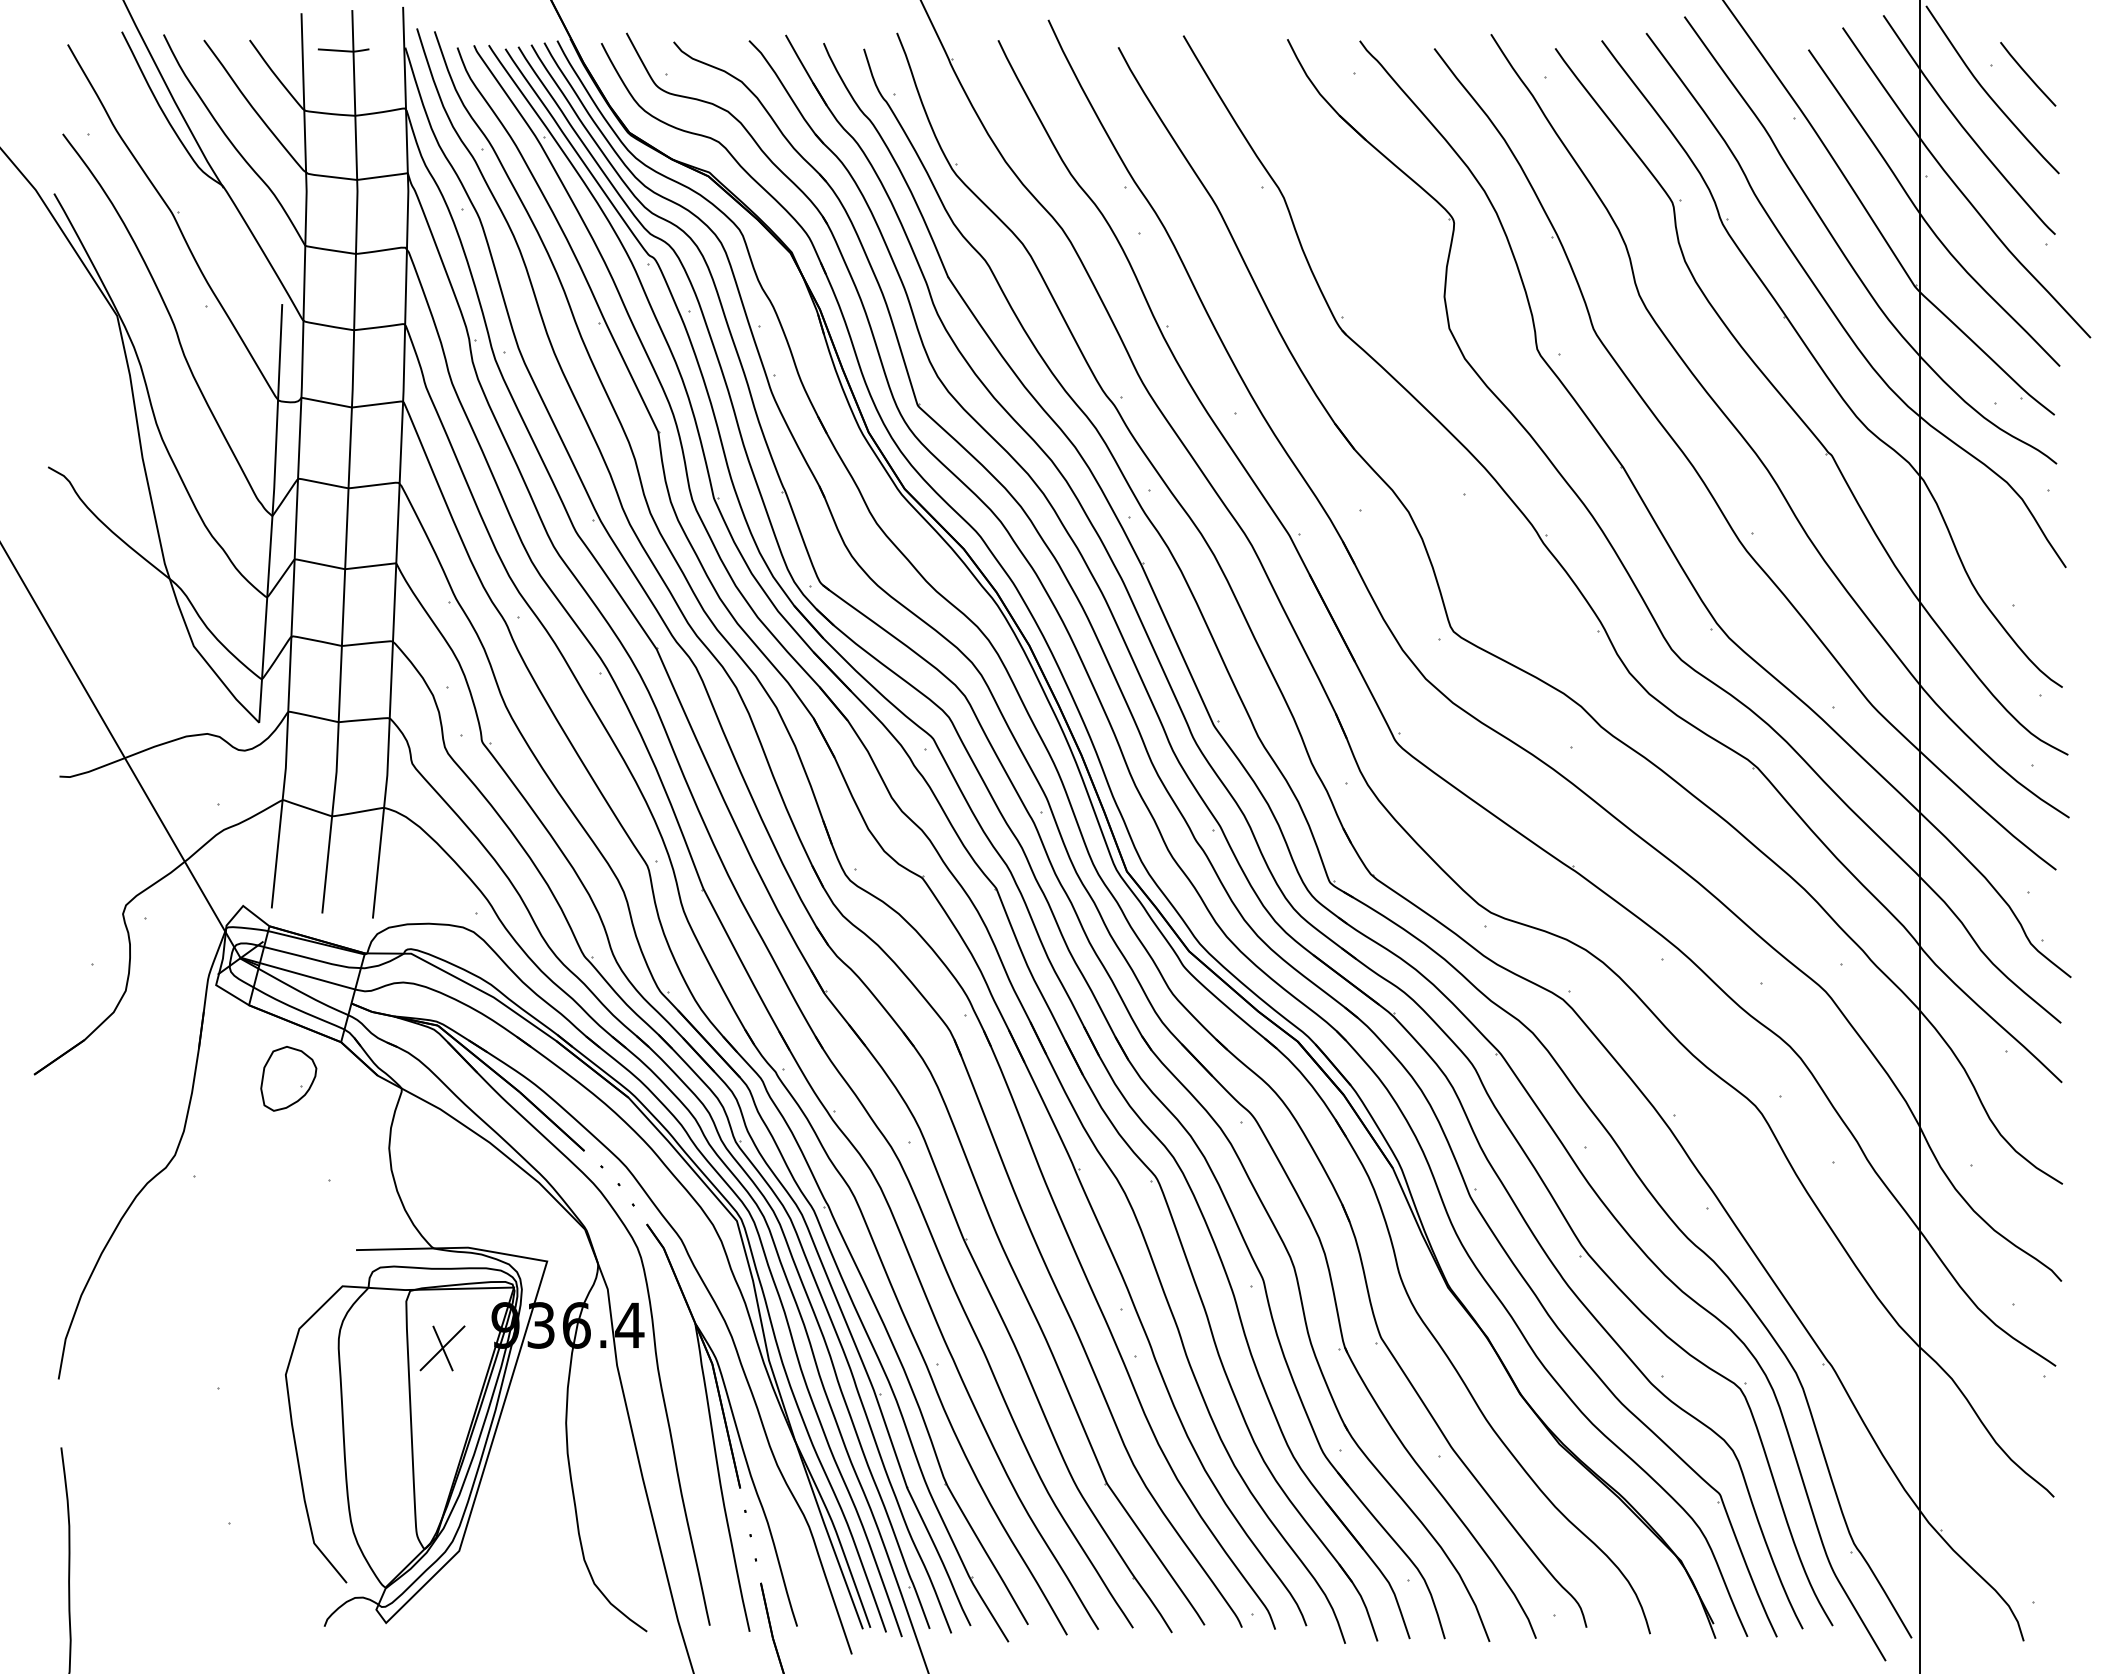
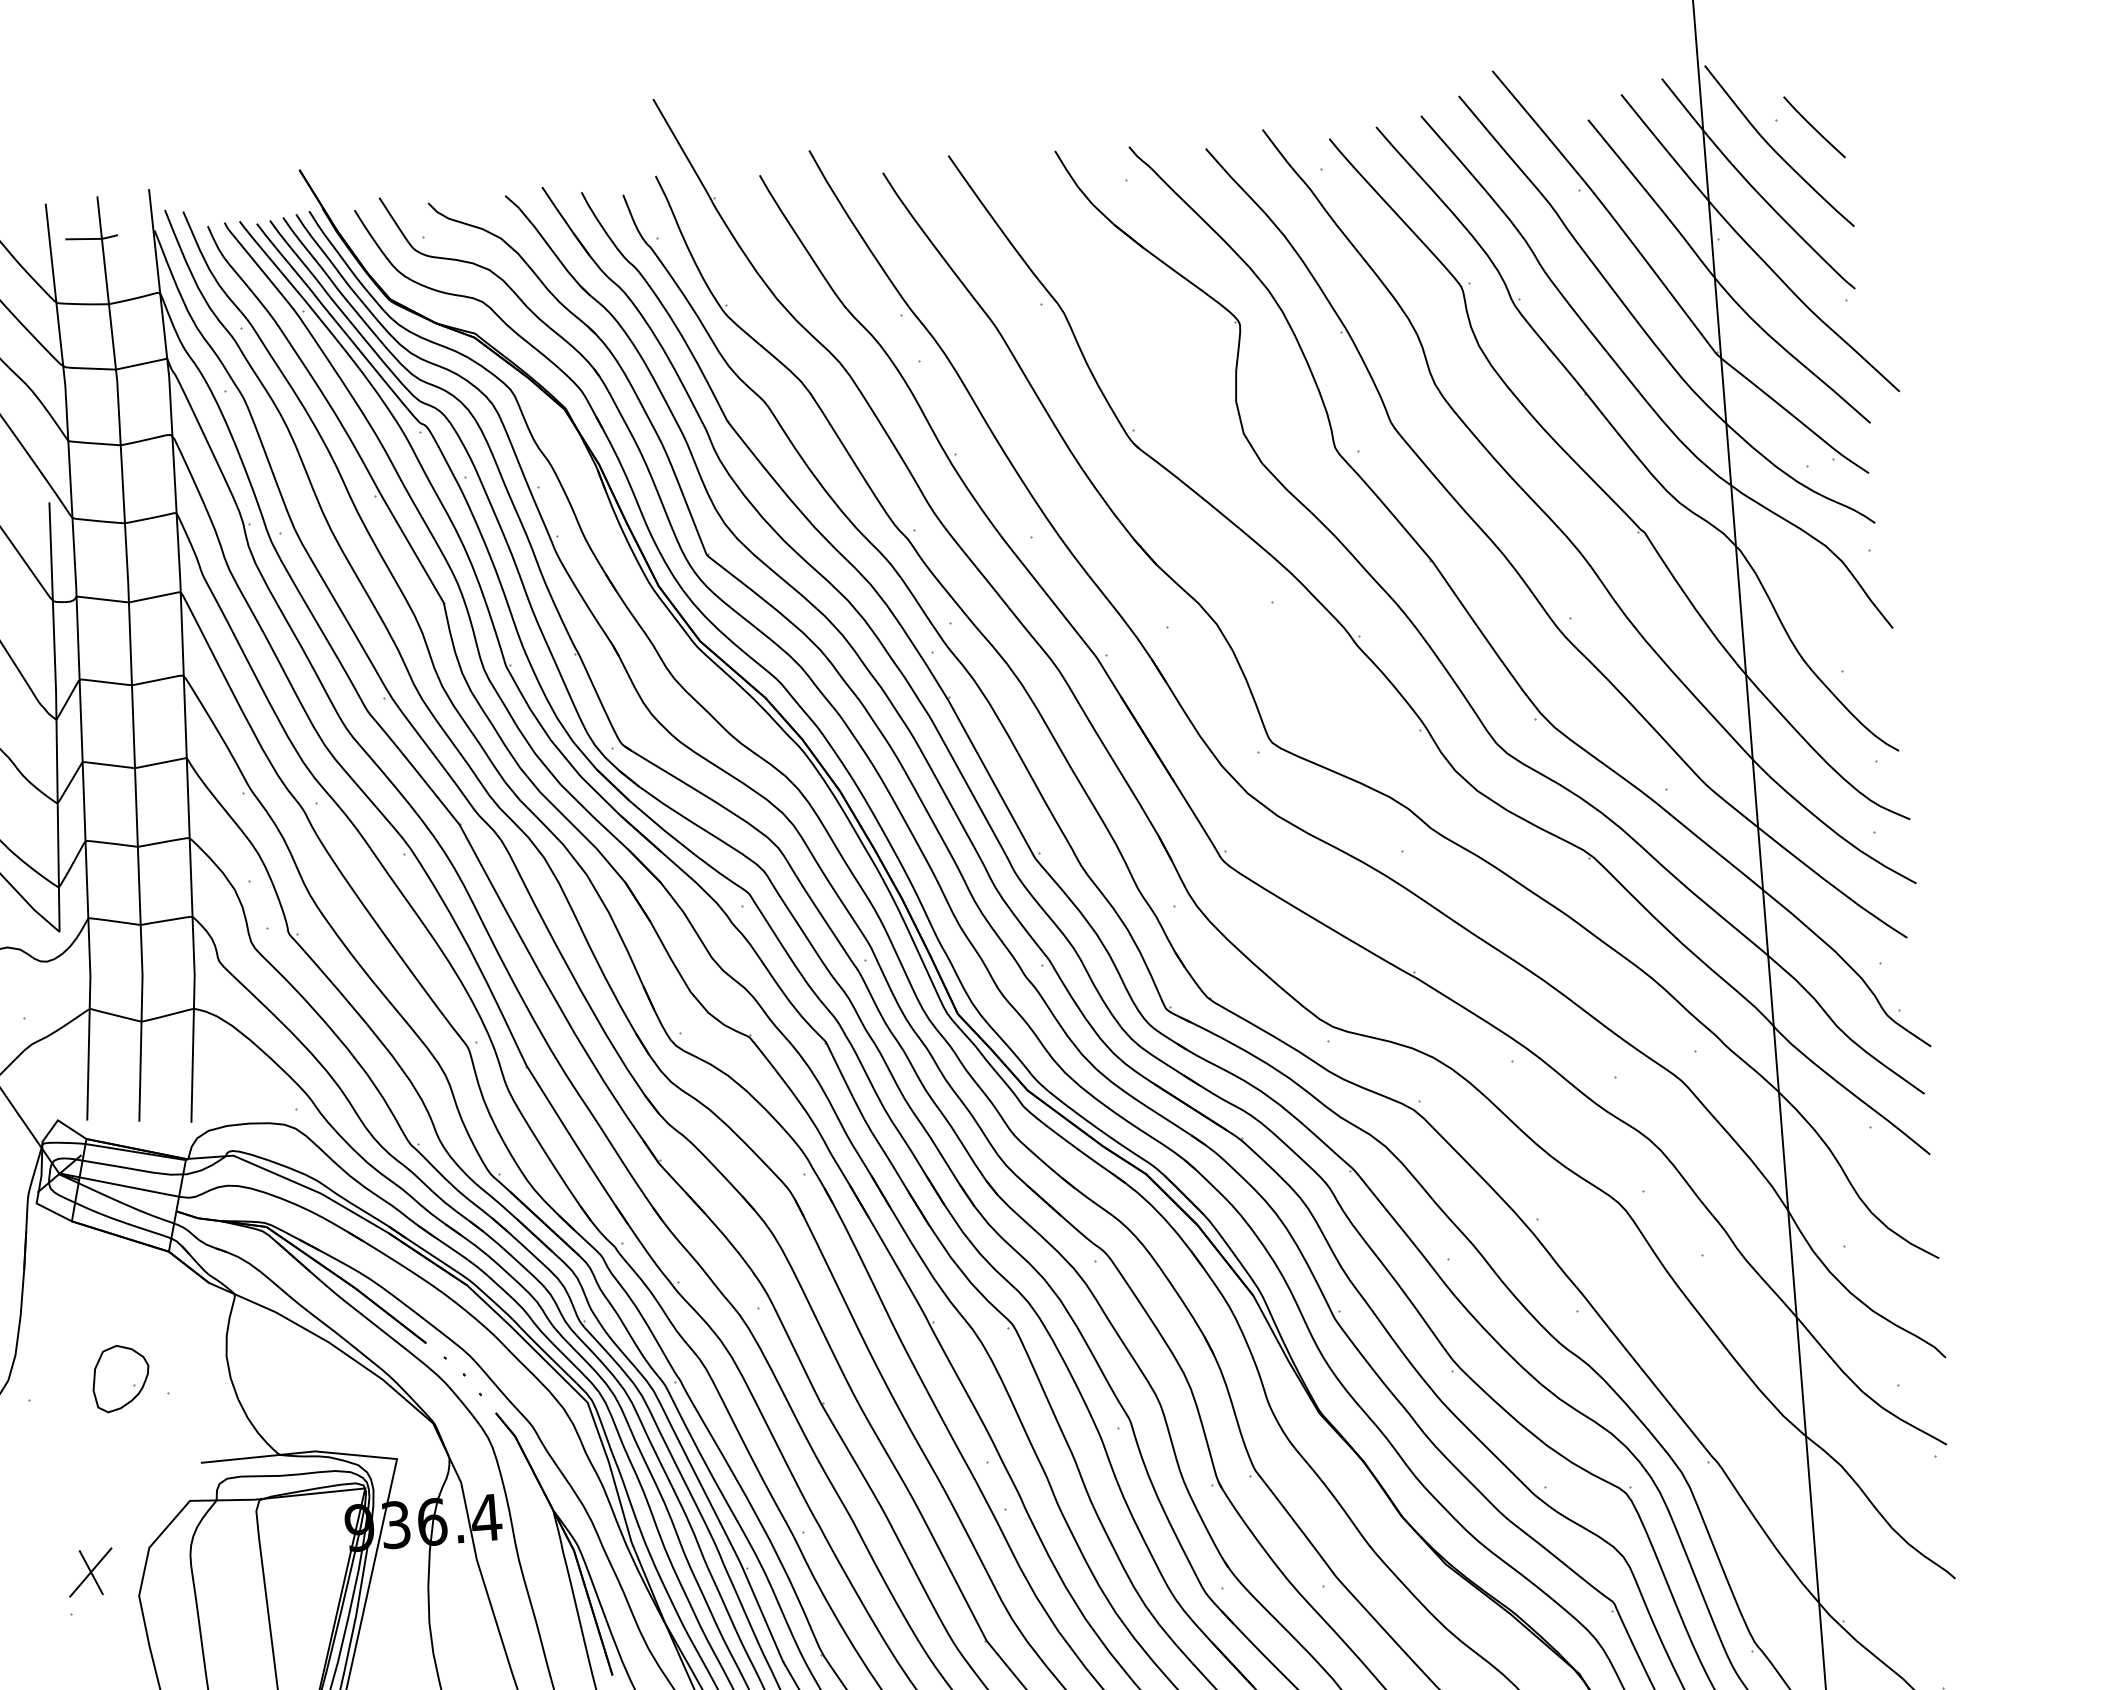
part: (288, 1078) -> (120, 1378), moved
part: (442, 1348) -> (90, 1572), moved

